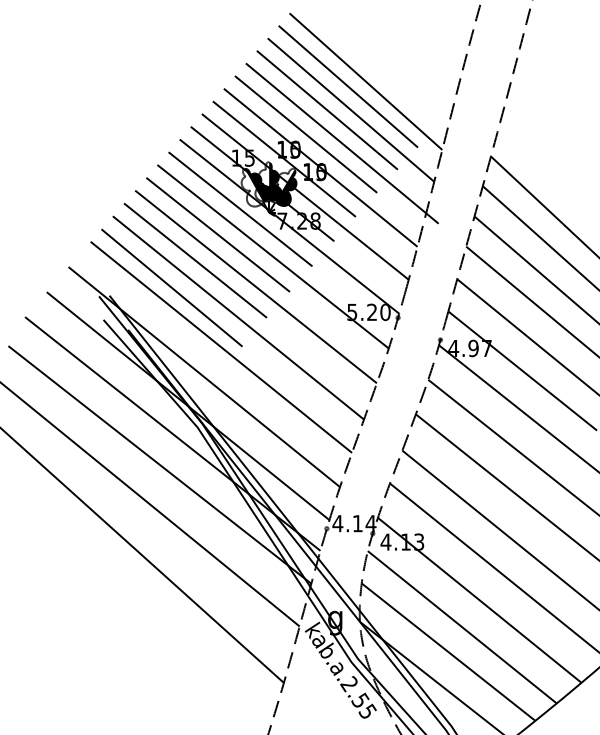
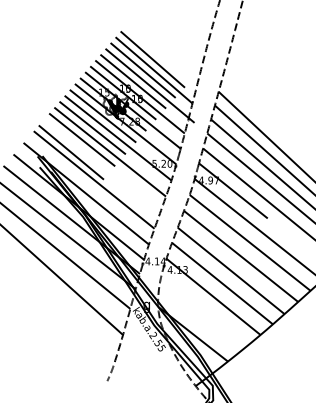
line: (364, 80) -> (160, 56), removed
line: (239, 318) -> (102, 166), removed
line: (462, 627) -> (205, 309), removed
line: (449, 651) -> (199, 320), removed

